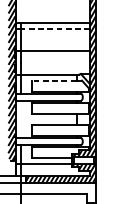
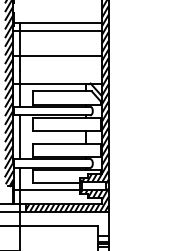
line: (55, 29) -> (60, 30), dashed -> solid
line: (53, 80) -> (58, 91), dashed -> solid
line: (20, 119) -> (19, 137), added

